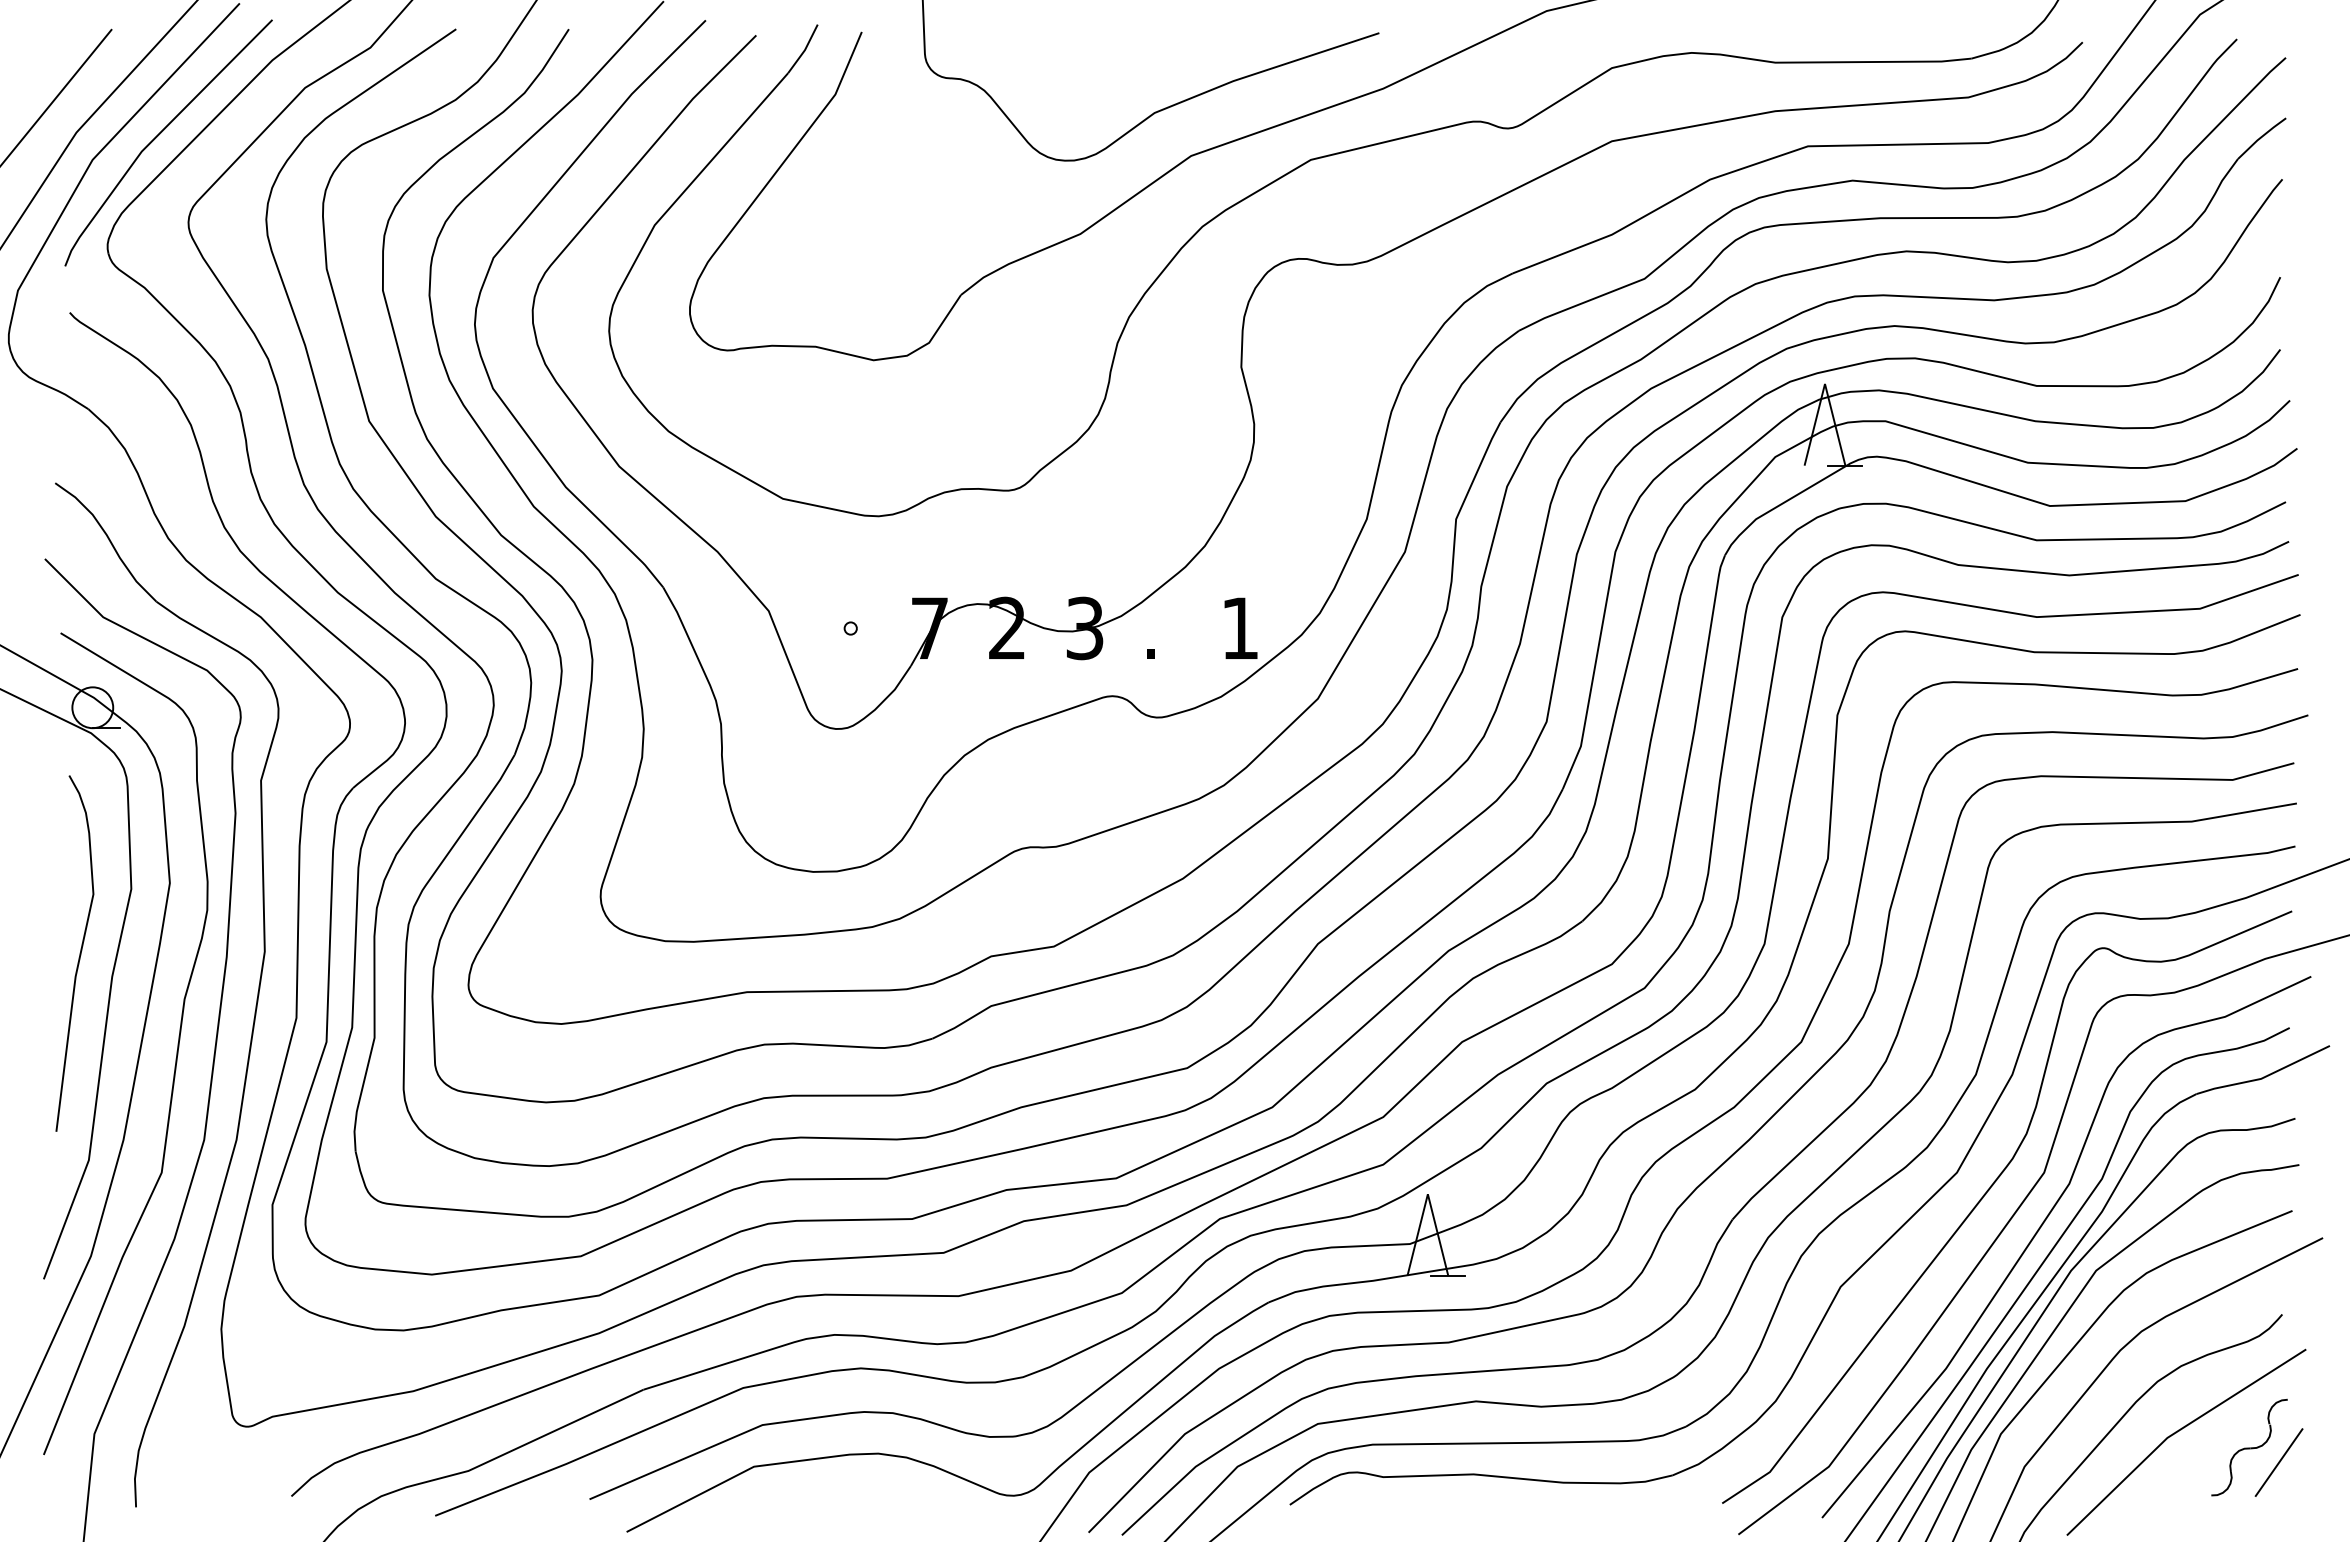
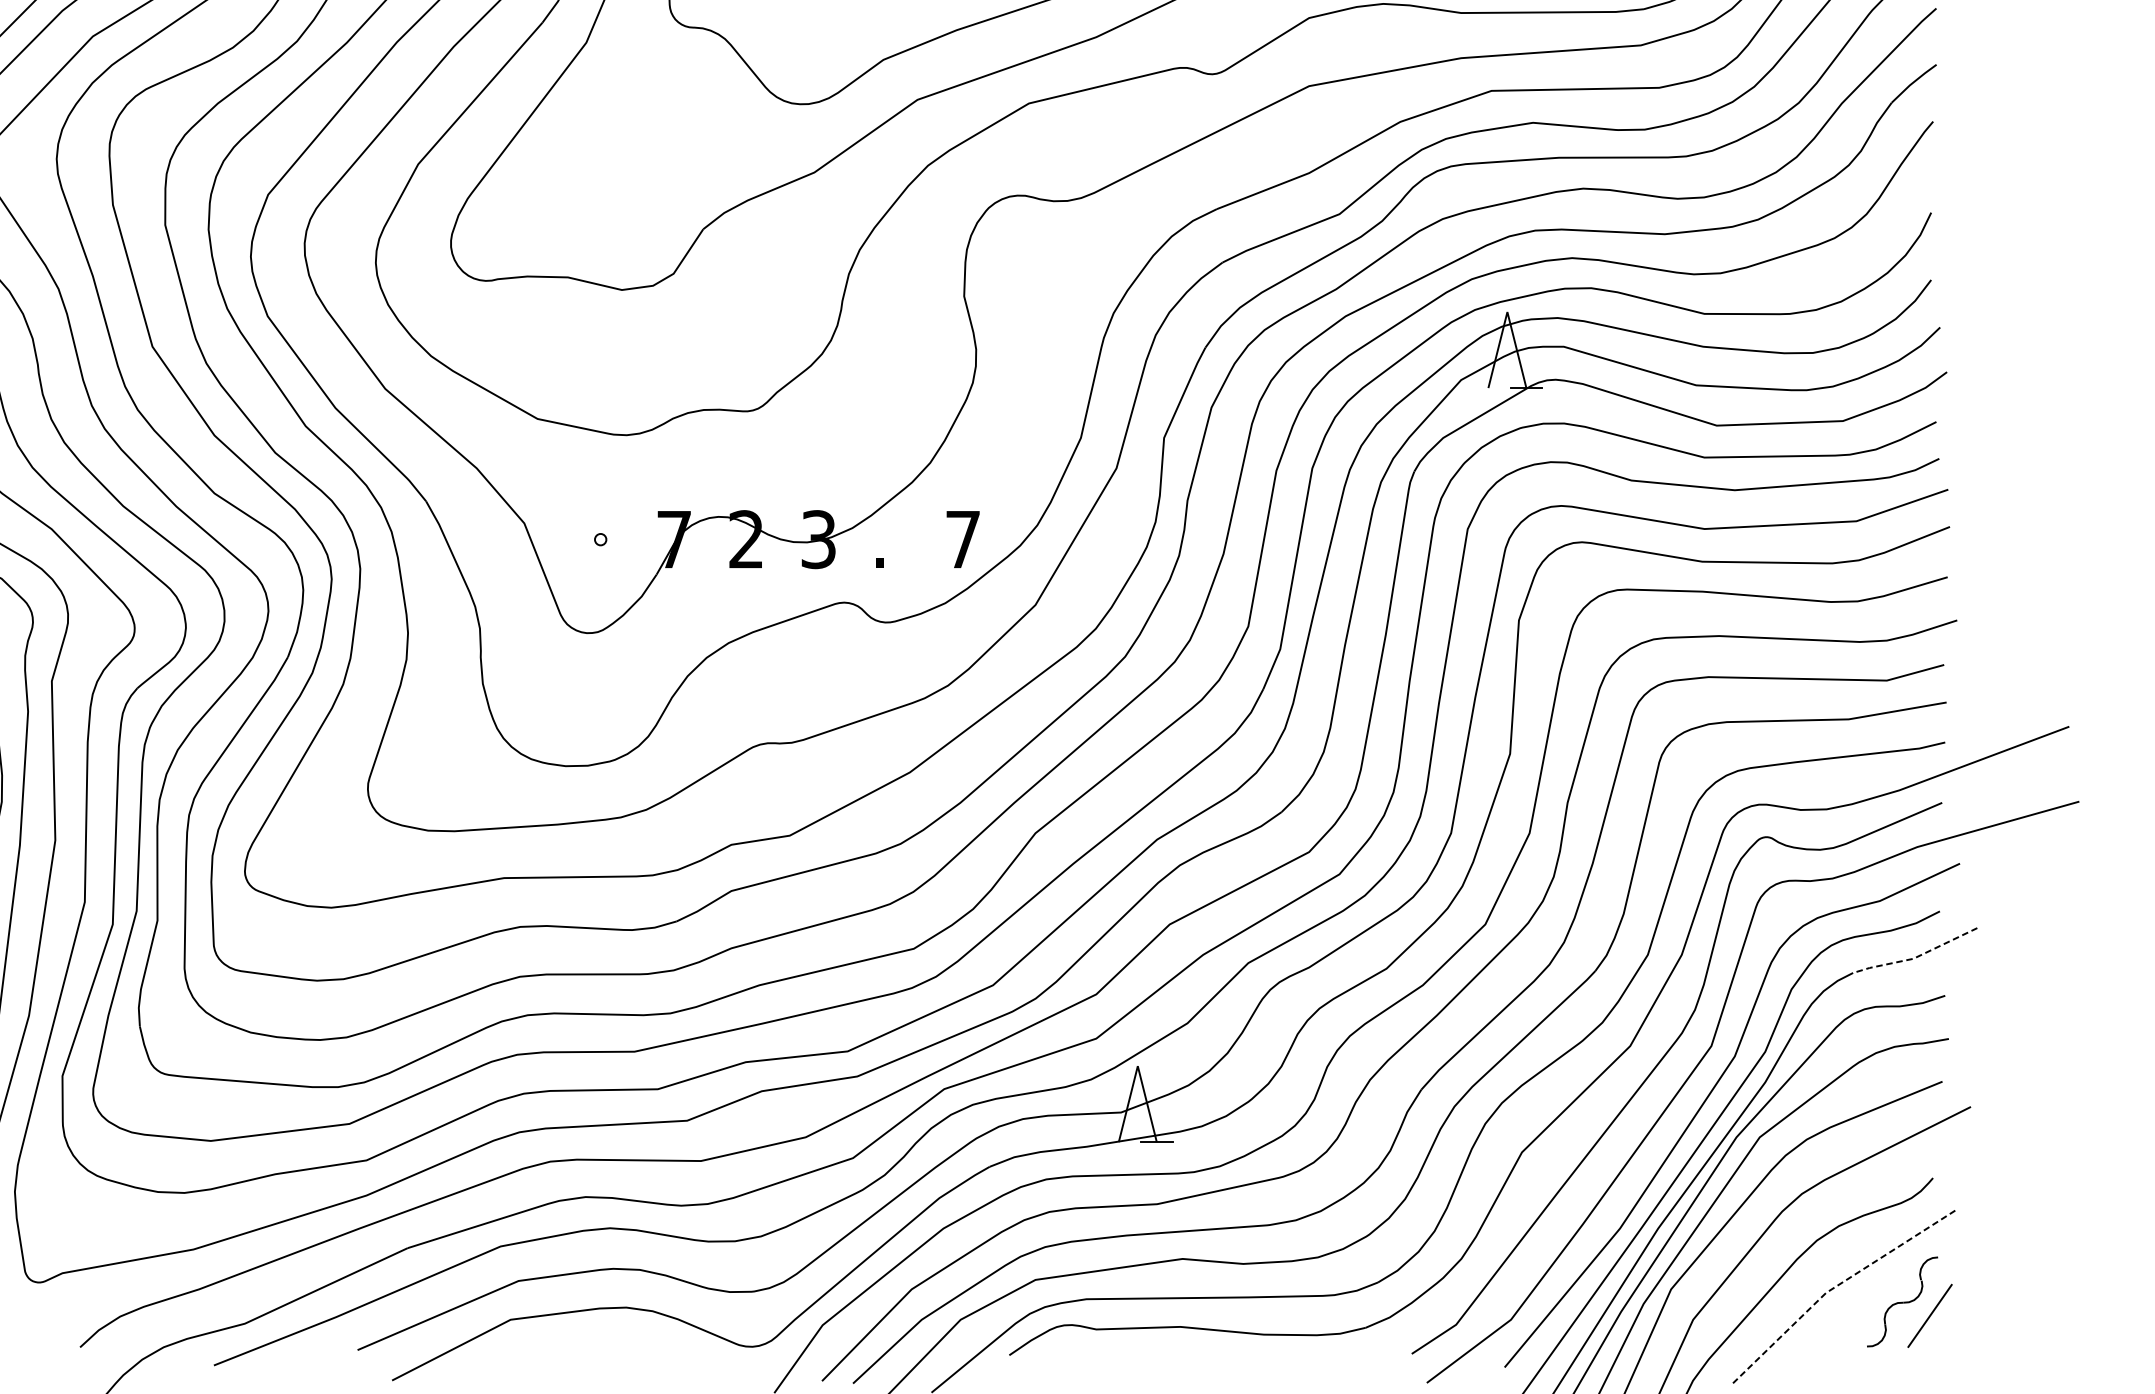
text: (1239, 627) -> (962, 538), 1 -> 7
line: (2264, 1077) -> (1916, 957), solid -> dashed
line: (2176, 1432) -> (1834, 1287), solid -> dashed

